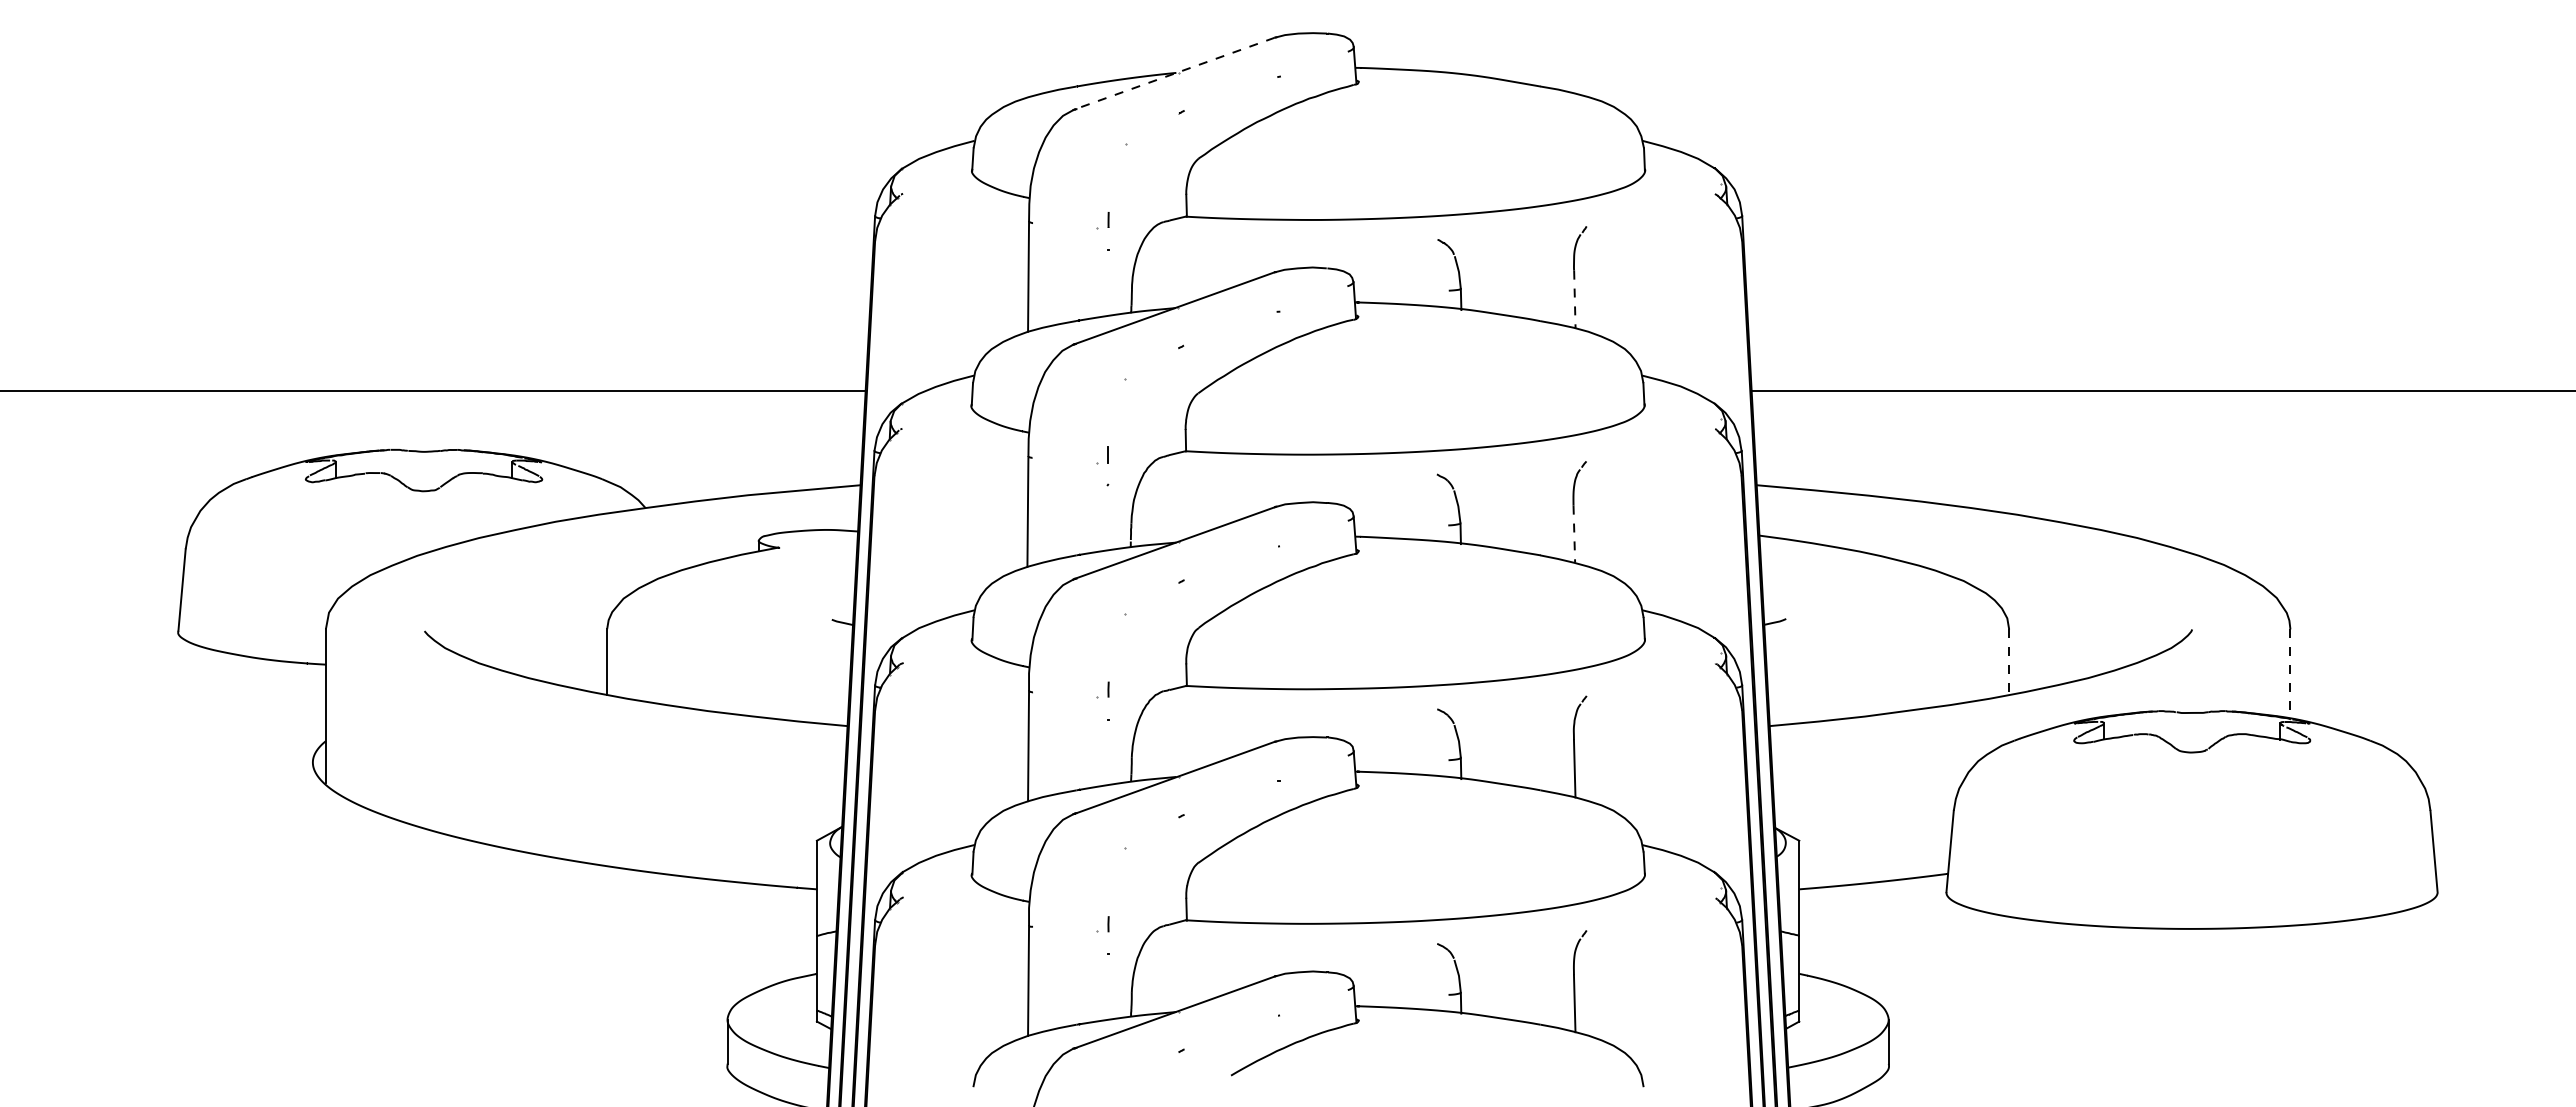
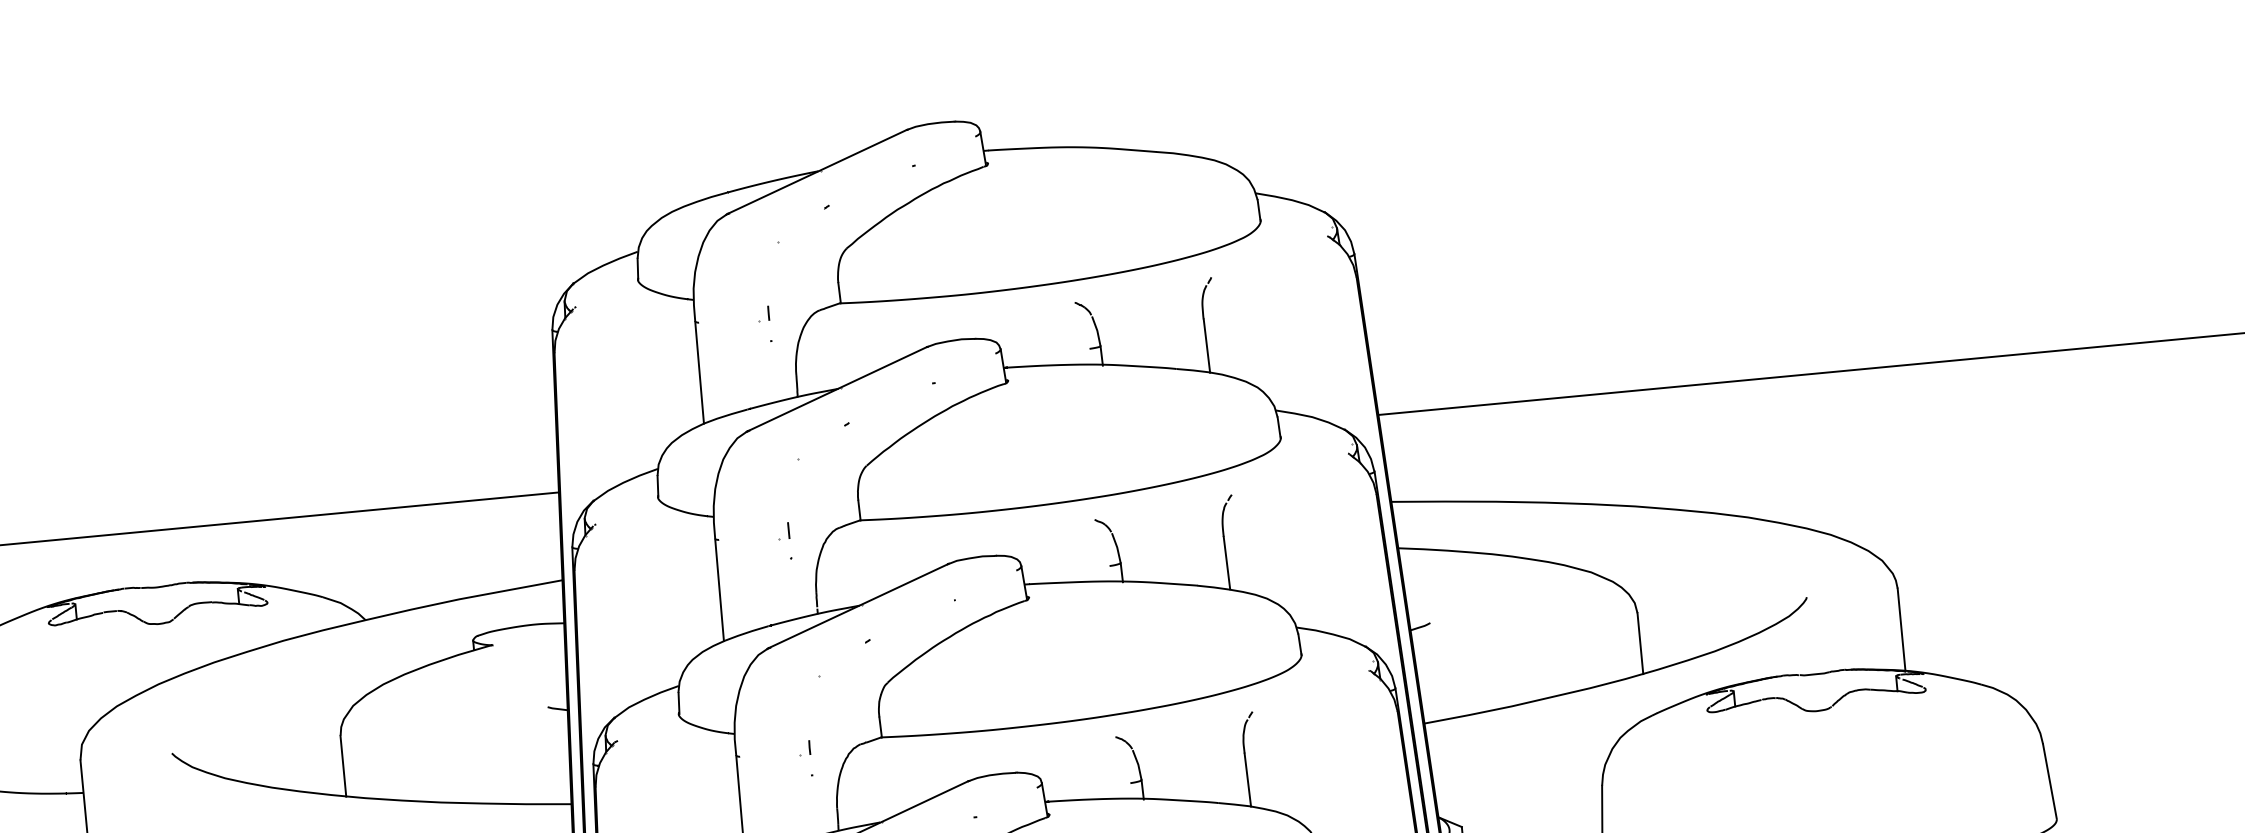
line: (1174, 73) -> (816, 171), dashed -> solid
line: (1574, 299) -> (1206, 346), dashed -> solid
line: (1574, 534) -> (1227, 563), dashed -> solid
line: (2009, 662) -> (1640, 643), dashed -> solid
line: (2290, 674) -> (1901, 630), dashed -> solid

